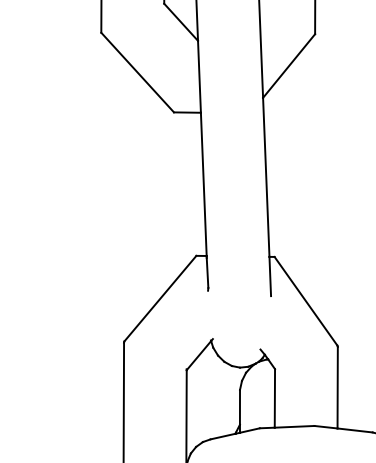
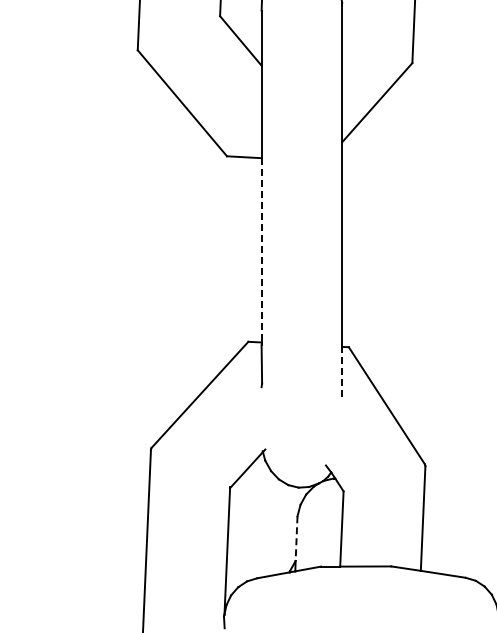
line: (203, 184) -> (261, 250), solid -> dashed
line: (270, 276) -> (342, 371), solid -> dashed
line: (239, 407) -> (296, 539), solid -> dashed

